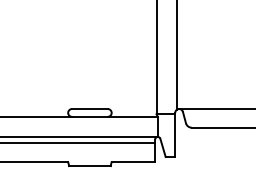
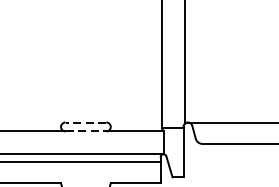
line: (89, 109) -> (85, 123), solid -> dashed
line: (89, 116) -> (85, 131), solid -> dashed

